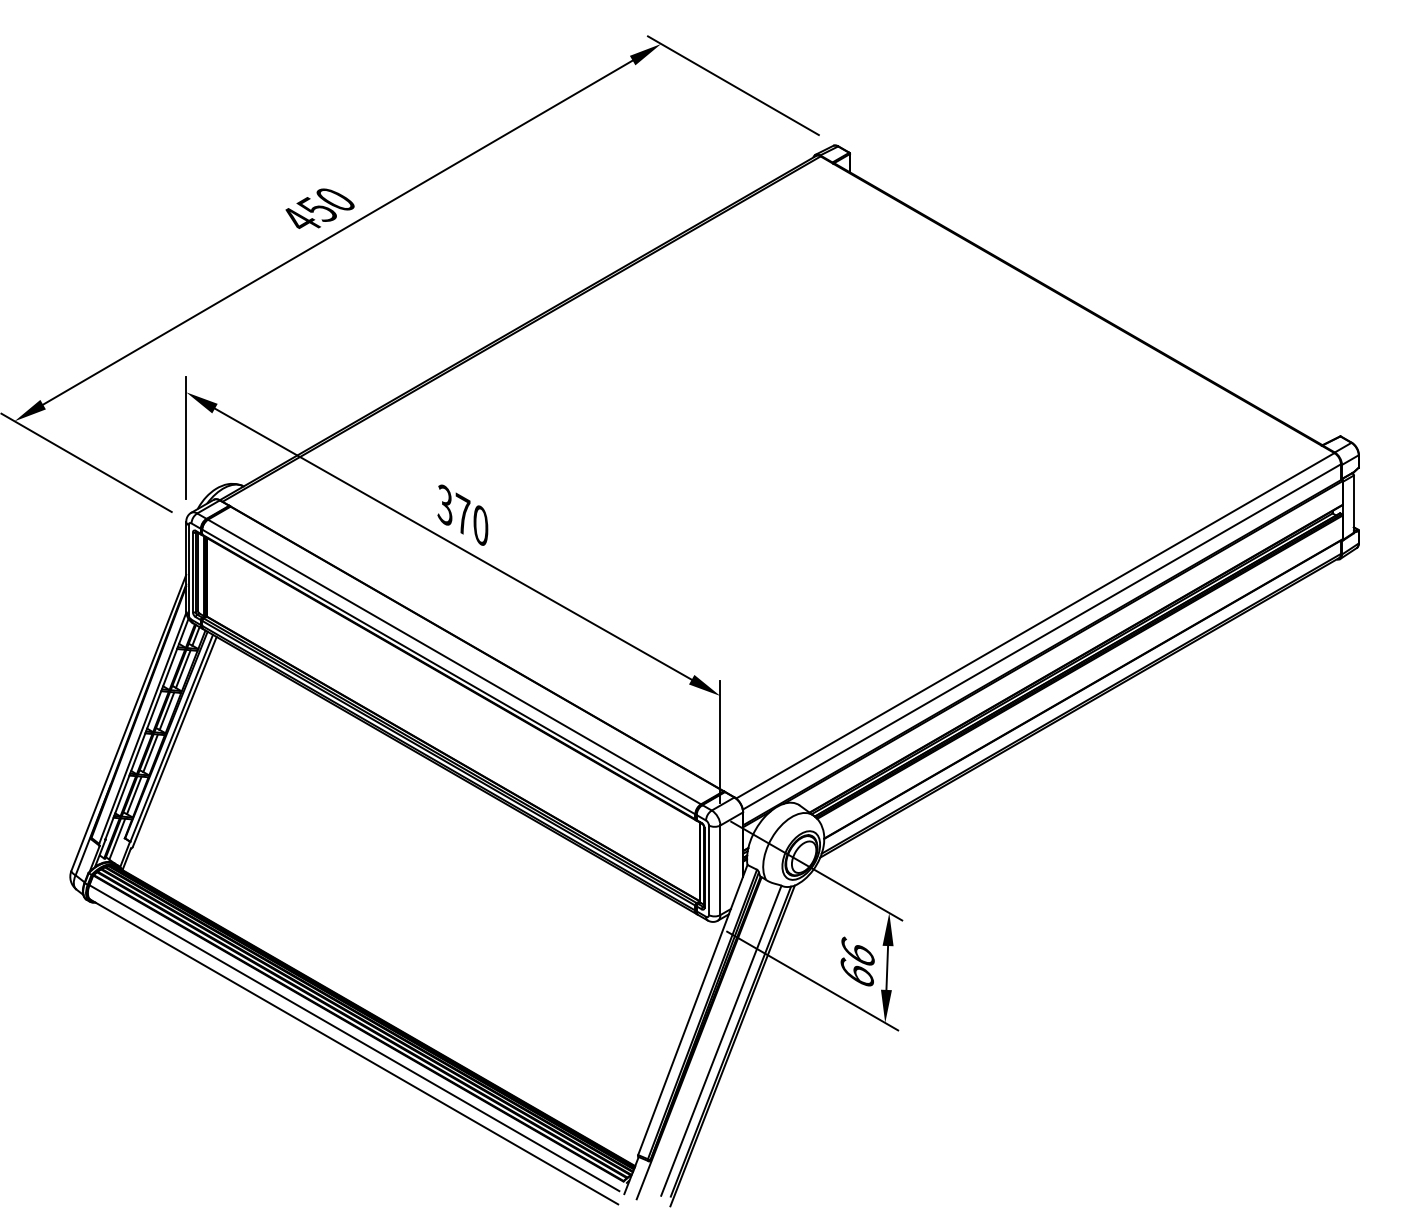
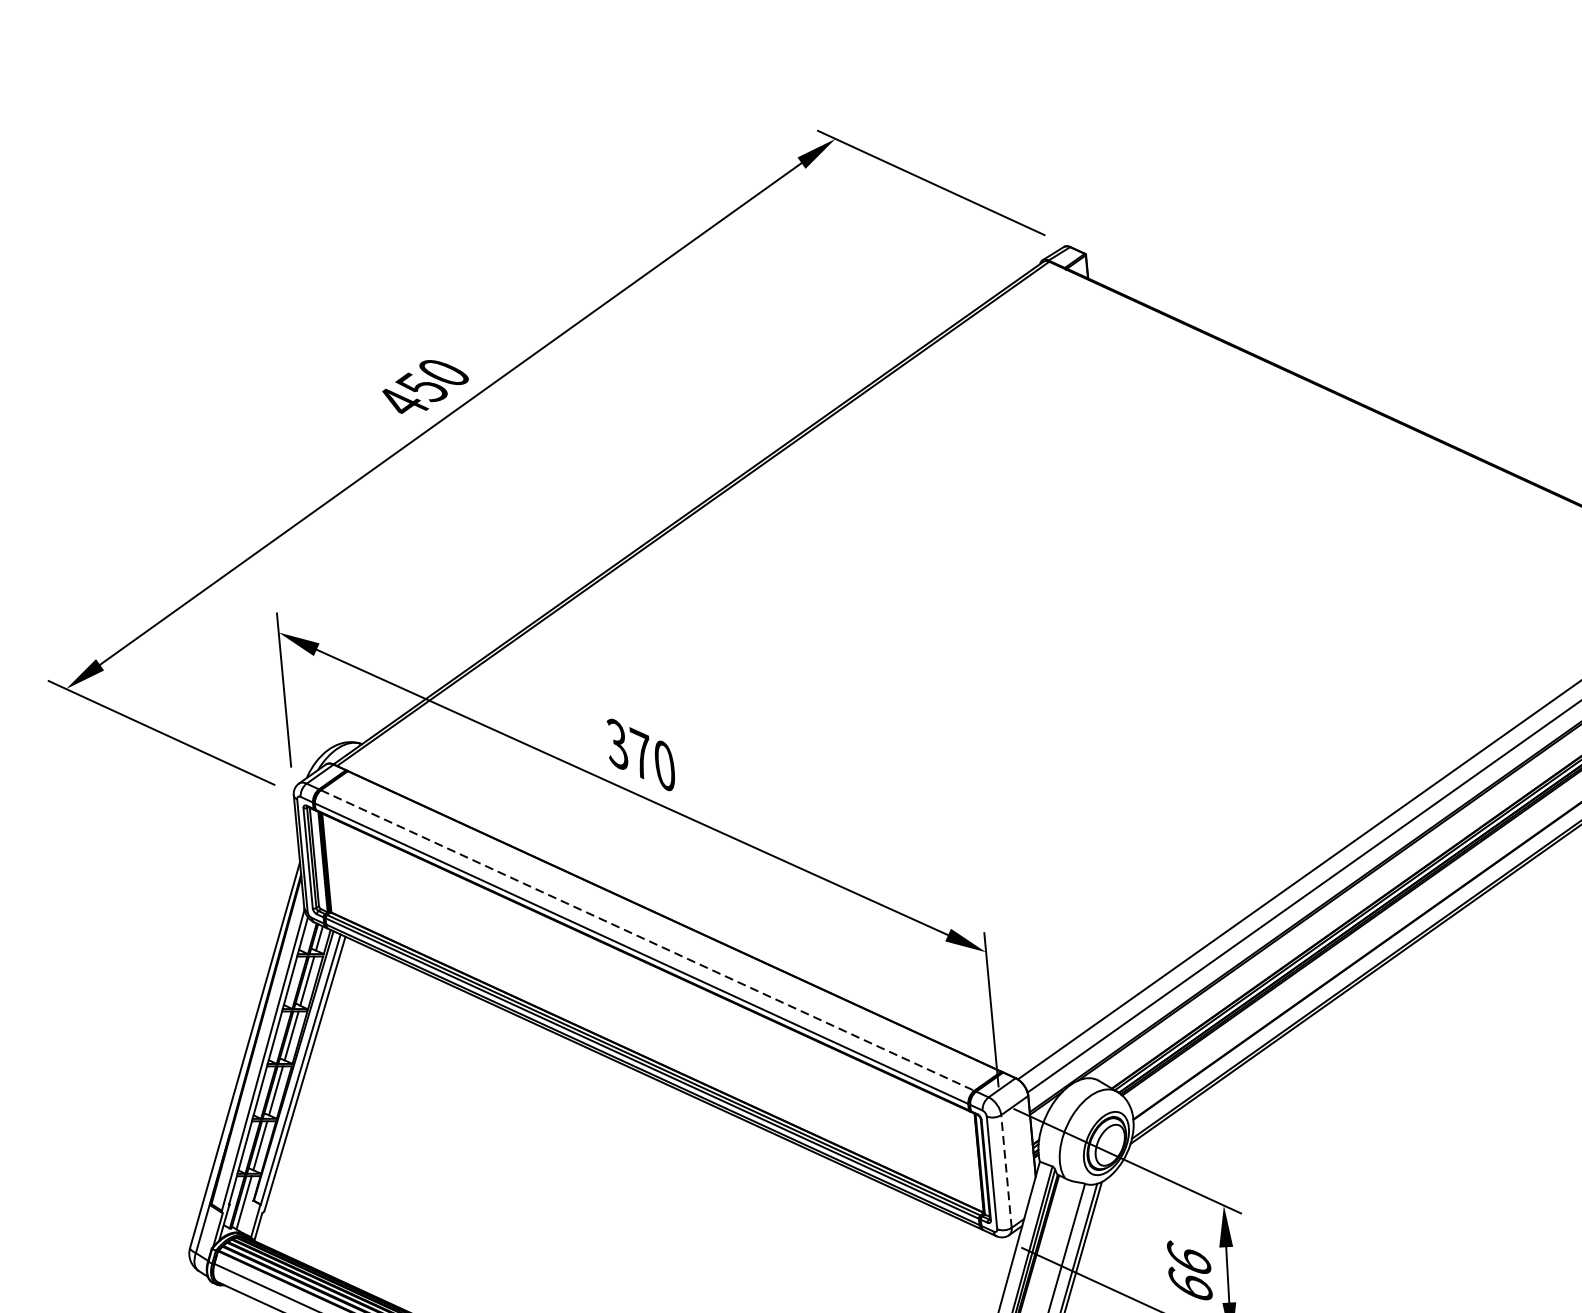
line: (454, 662) -> (647, 941), solid -> dashed
line: (720, 870) -> (1006, 1171), solid -> dashed

